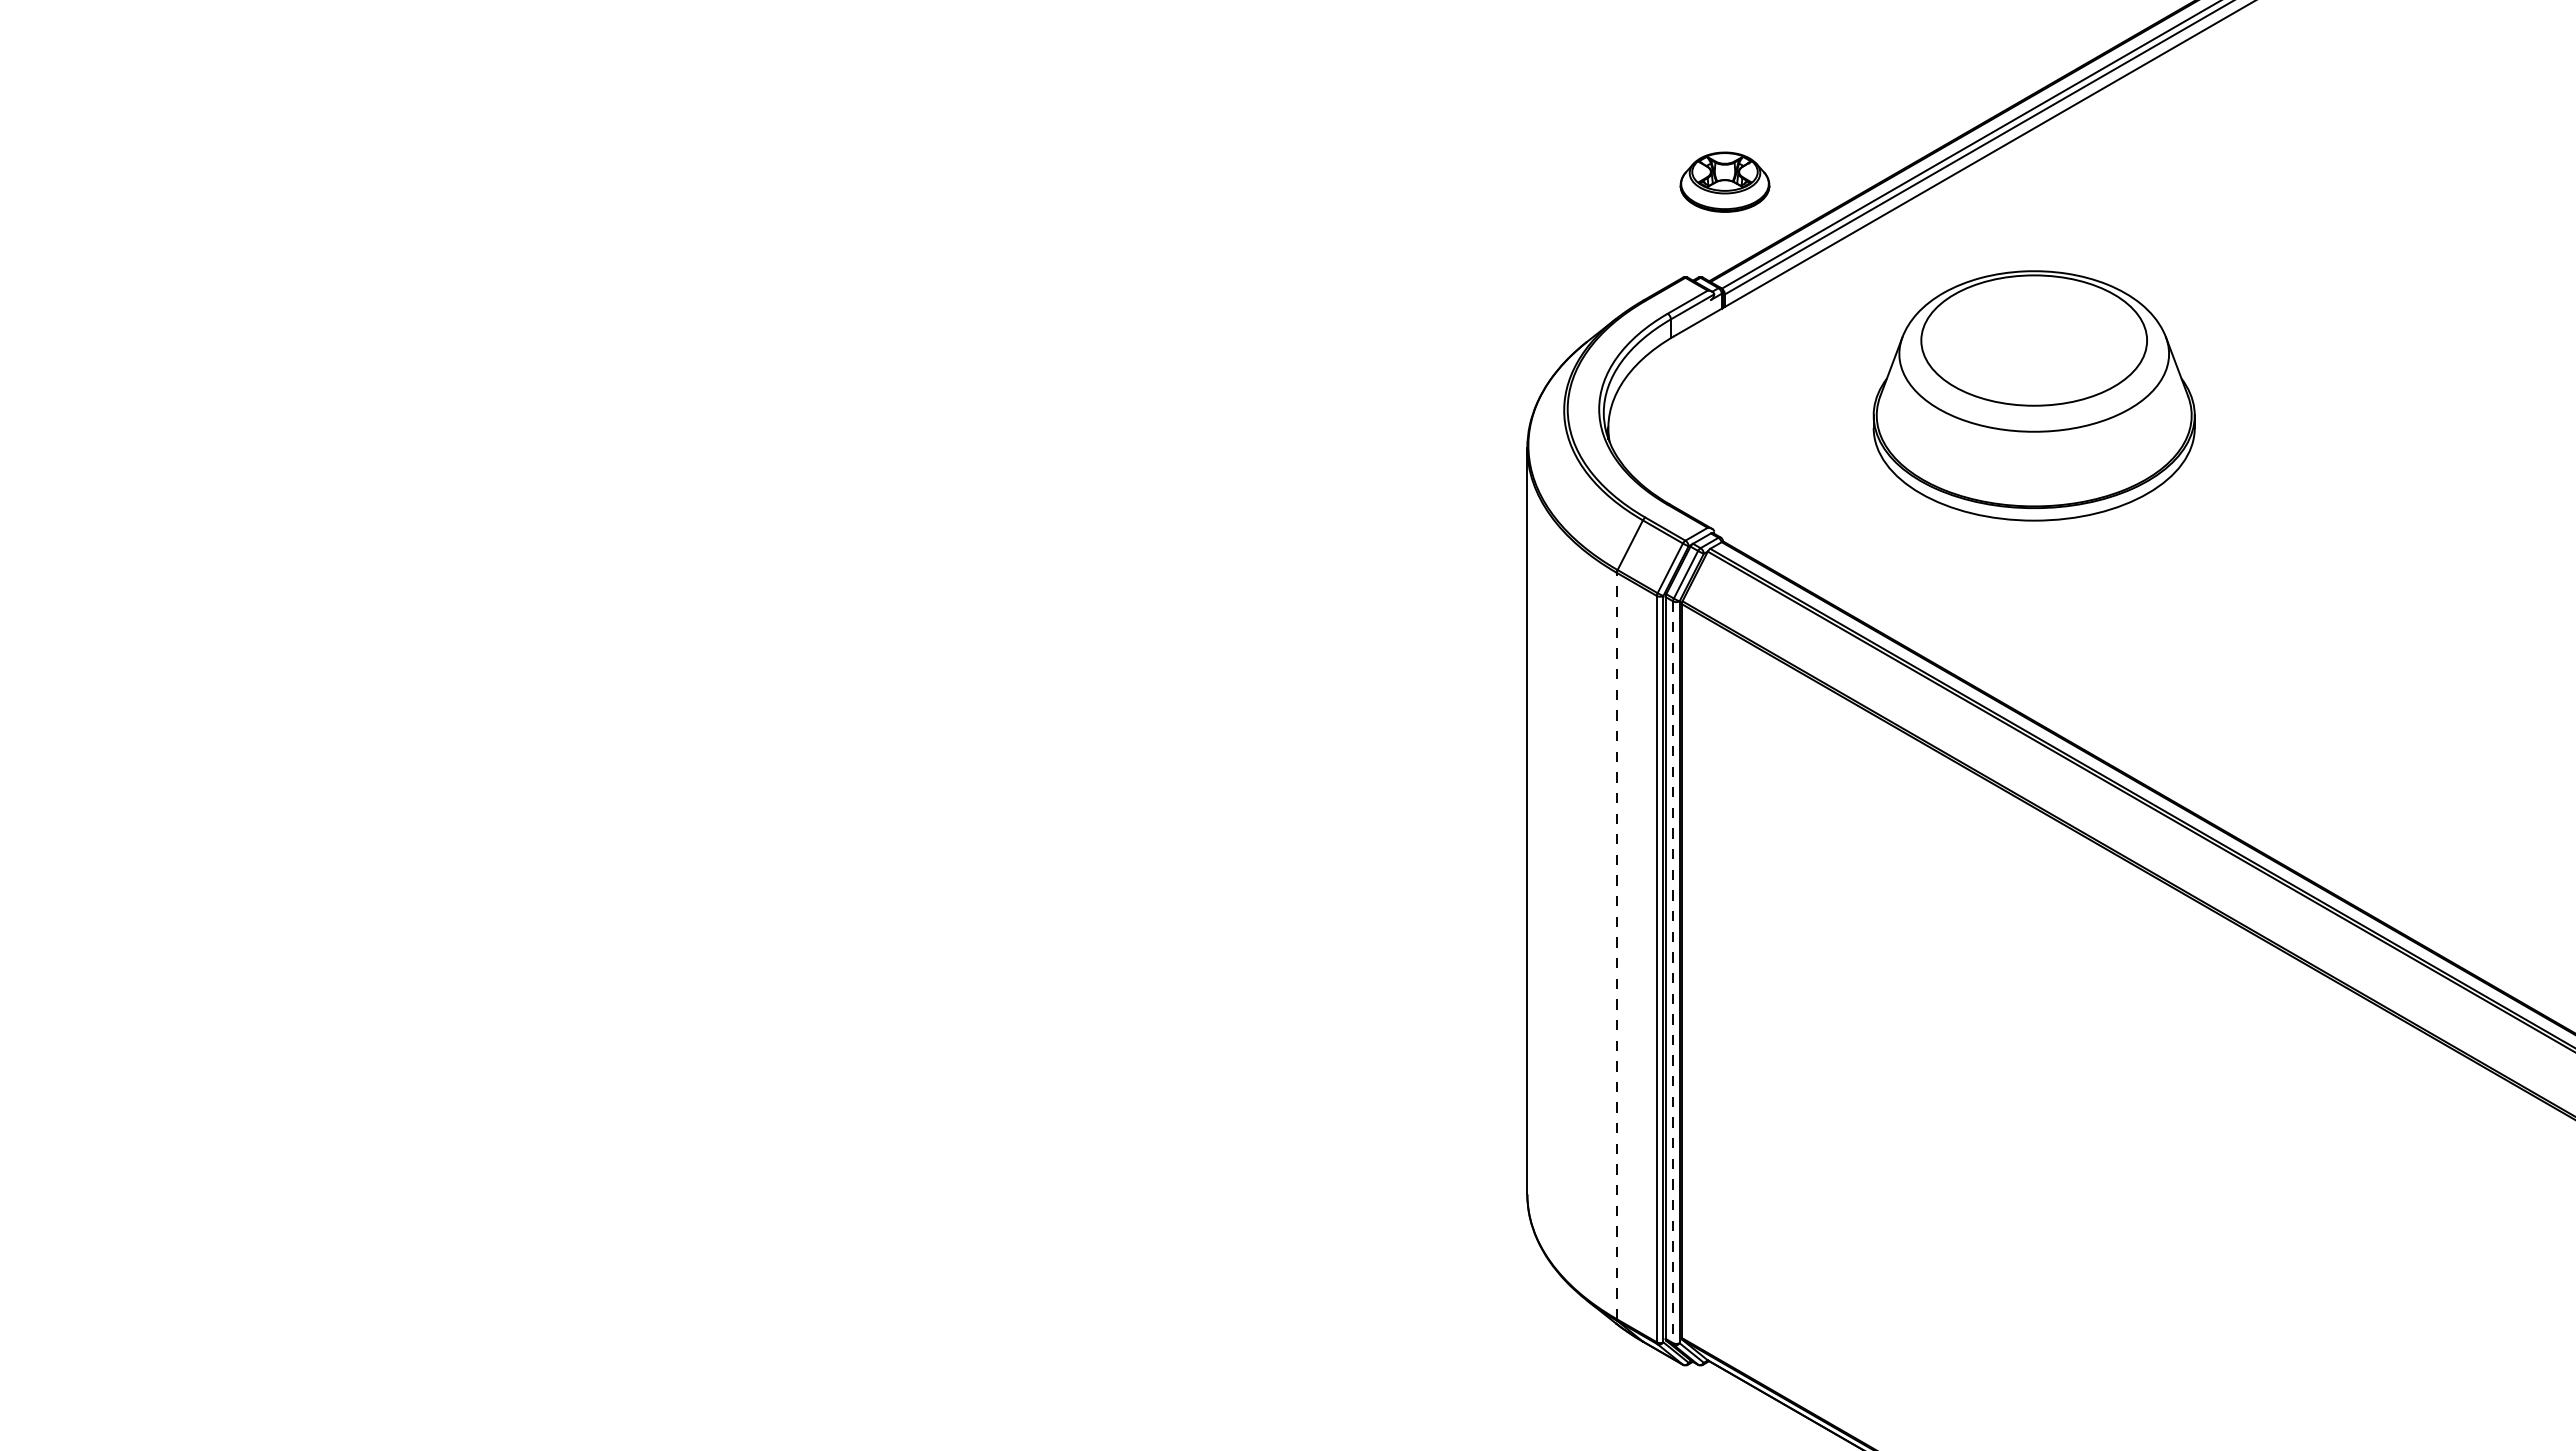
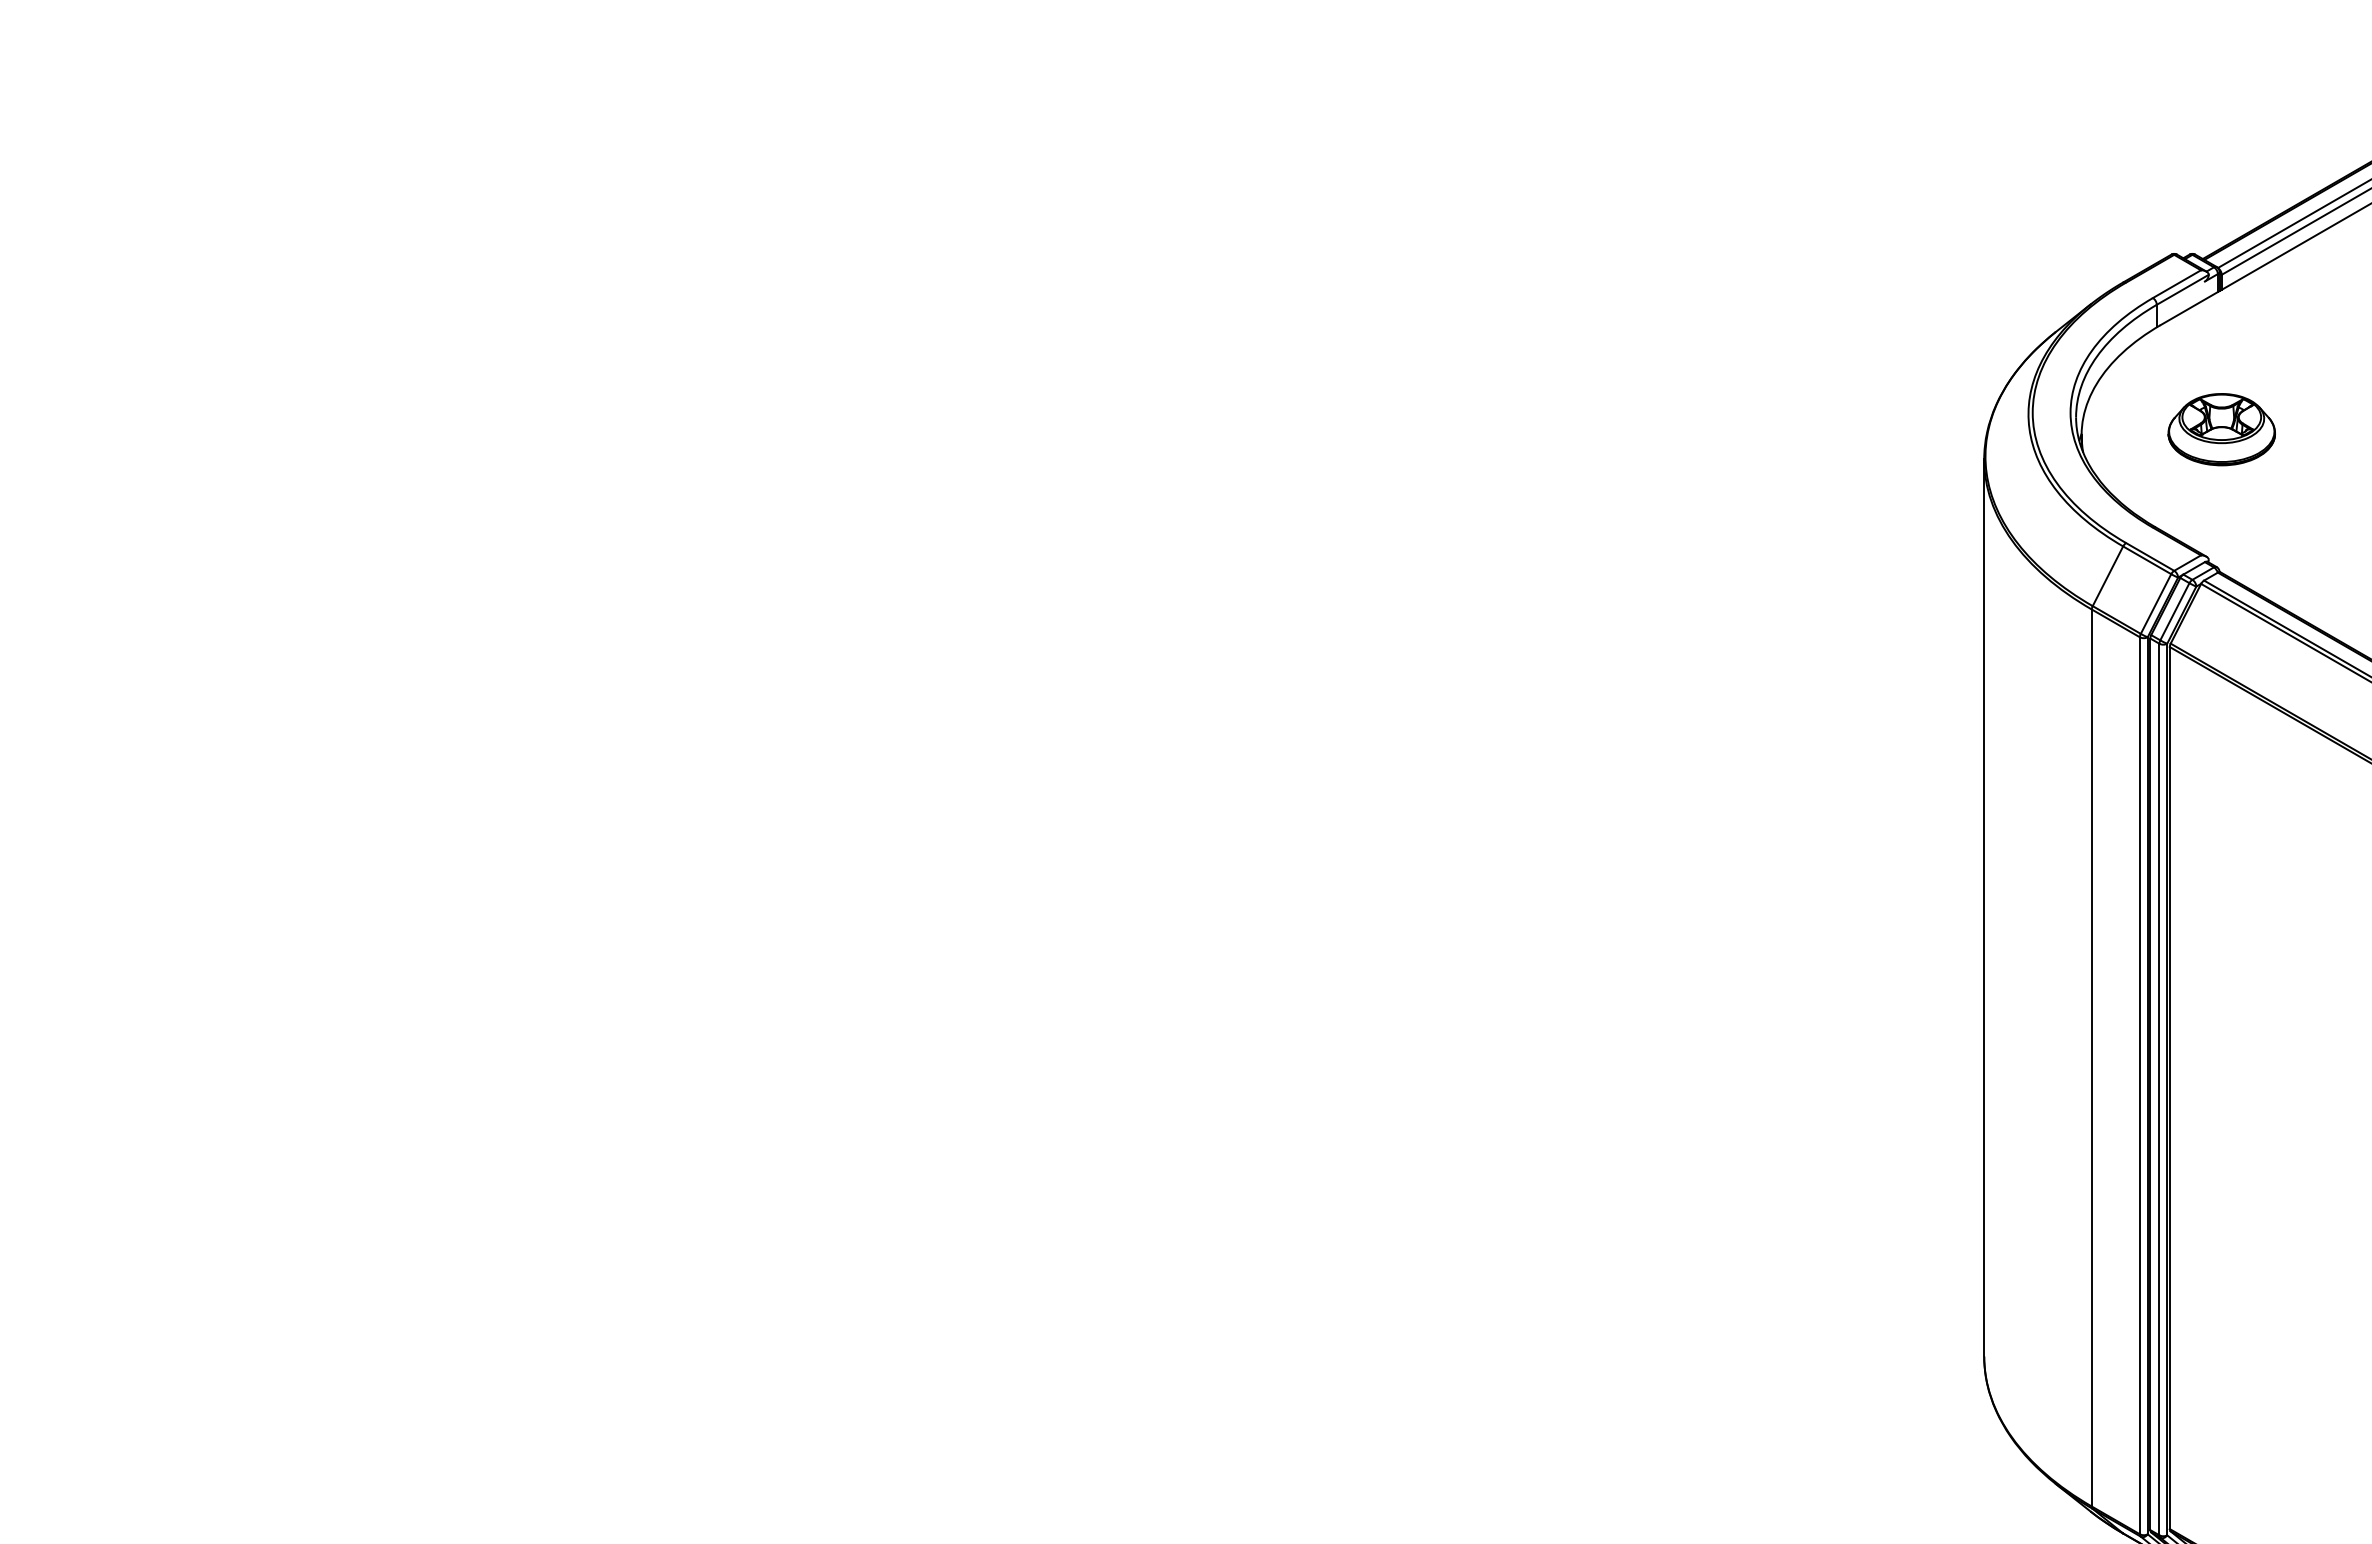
part: (1724, 181) -> (2221, 428), moved
line: (1616, 945) -> (2091, 1057), dashed -> solid
line: (1673, 972) -> (2159, 1089), dashed -> solid

